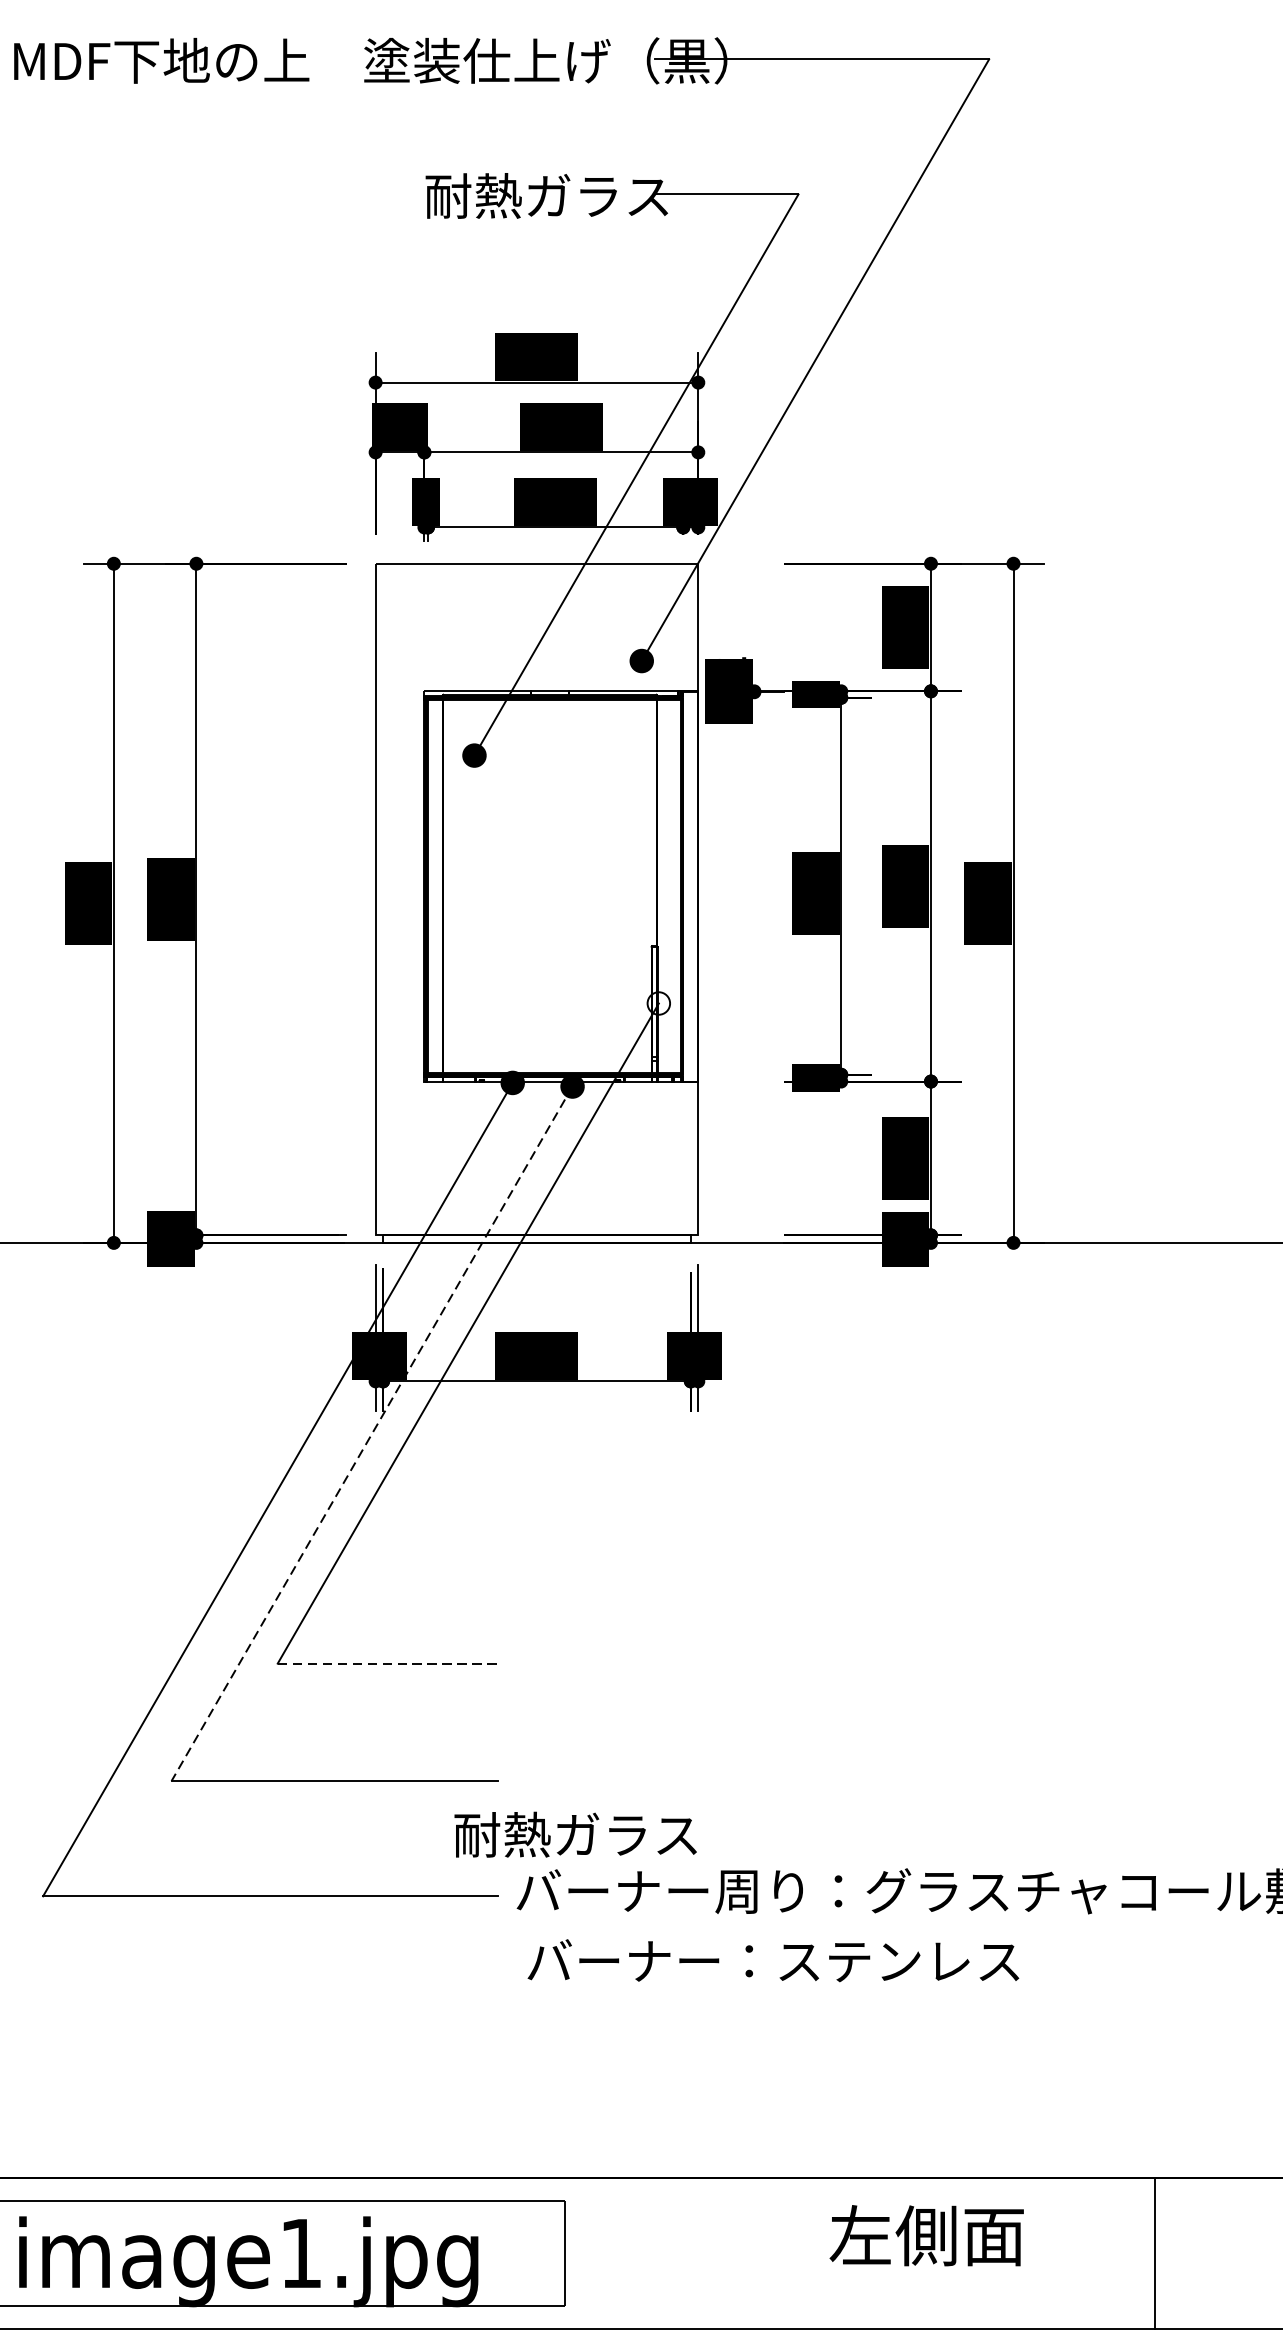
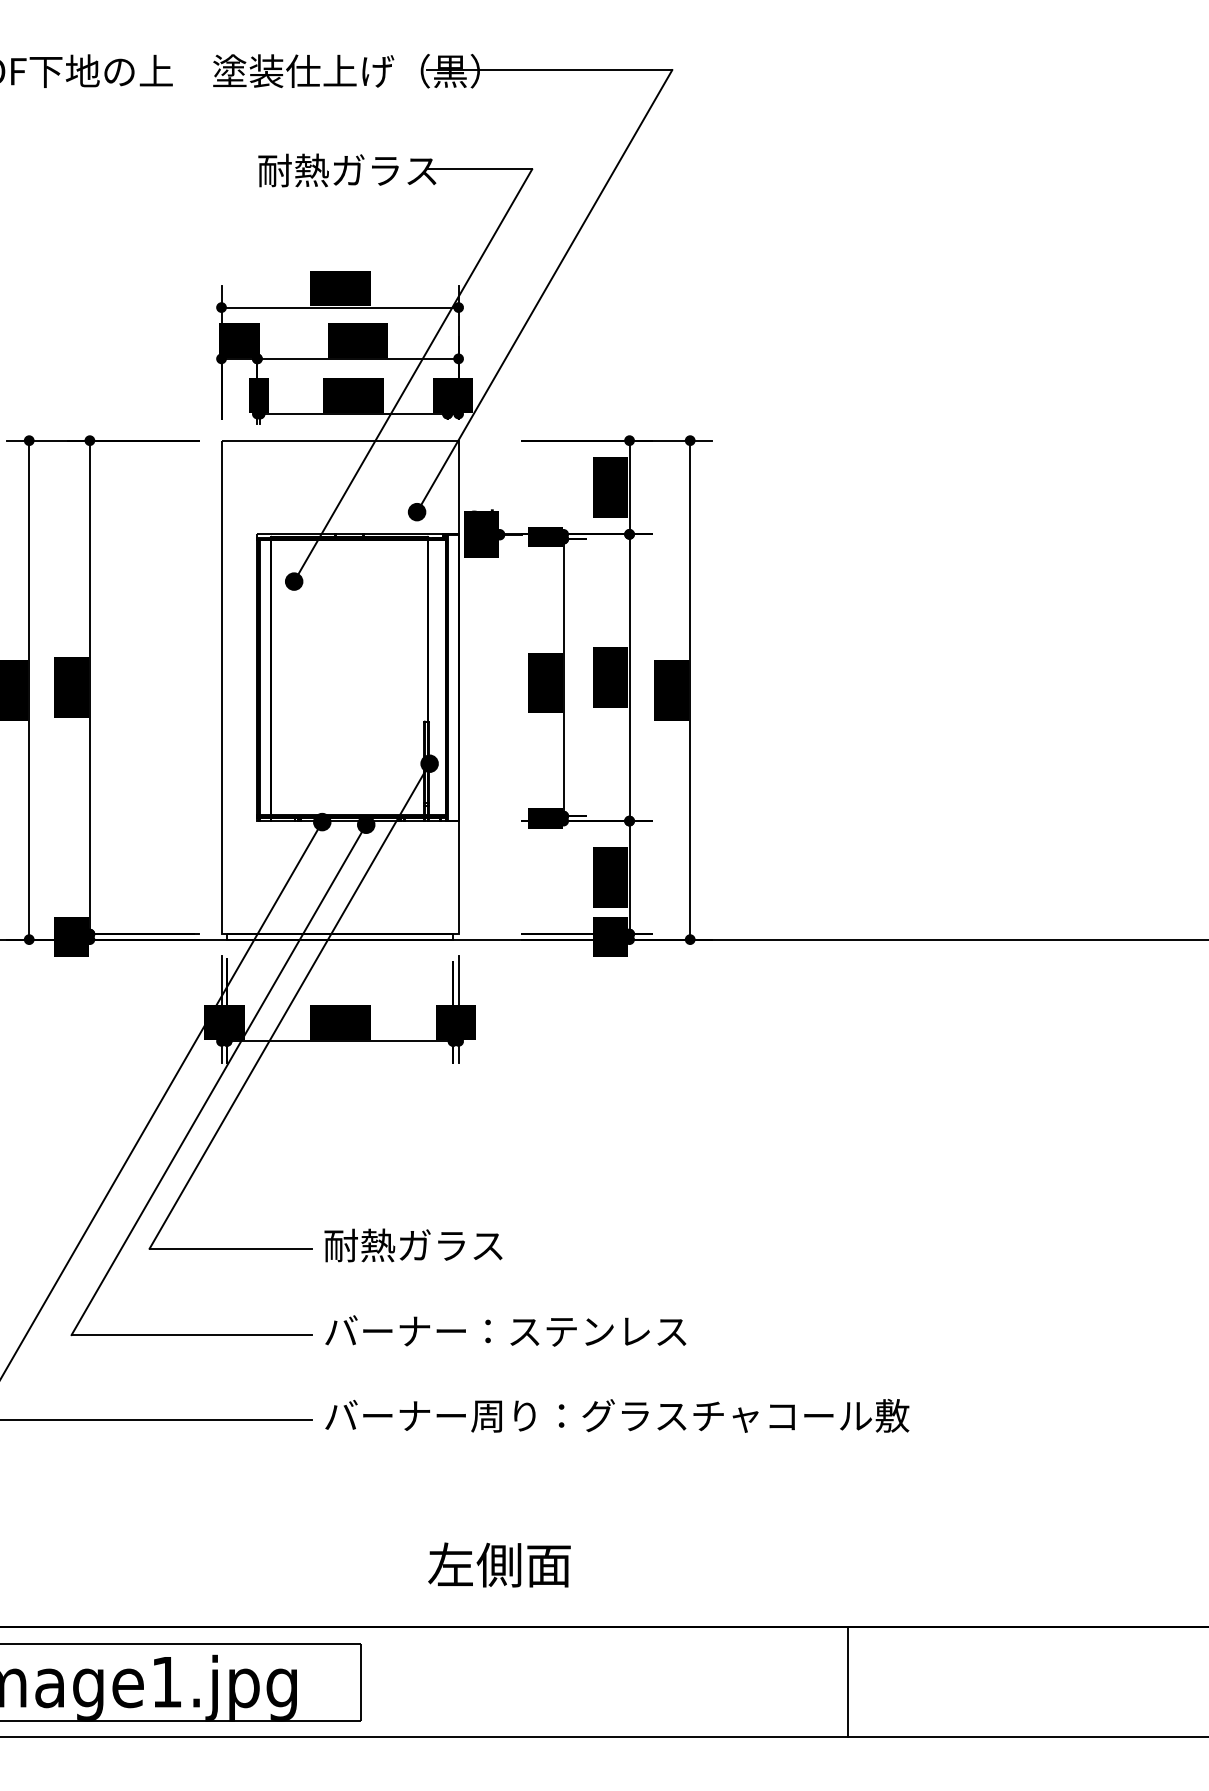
fill: (658, 1003) -> (429, 763), added
line: (371, 1433) -> (218, 1079), dashed -> solid
line: (389, 1663) -> (231, 1248), dashed -> solid
text: (575, 1834) -> (413, 1245), moved
text: (773, 1960) -> (505, 1330), moved
text: (926, 2234) -> (499, 1564), moved
line: (1155, 2254) -> (847, 1682), moved

